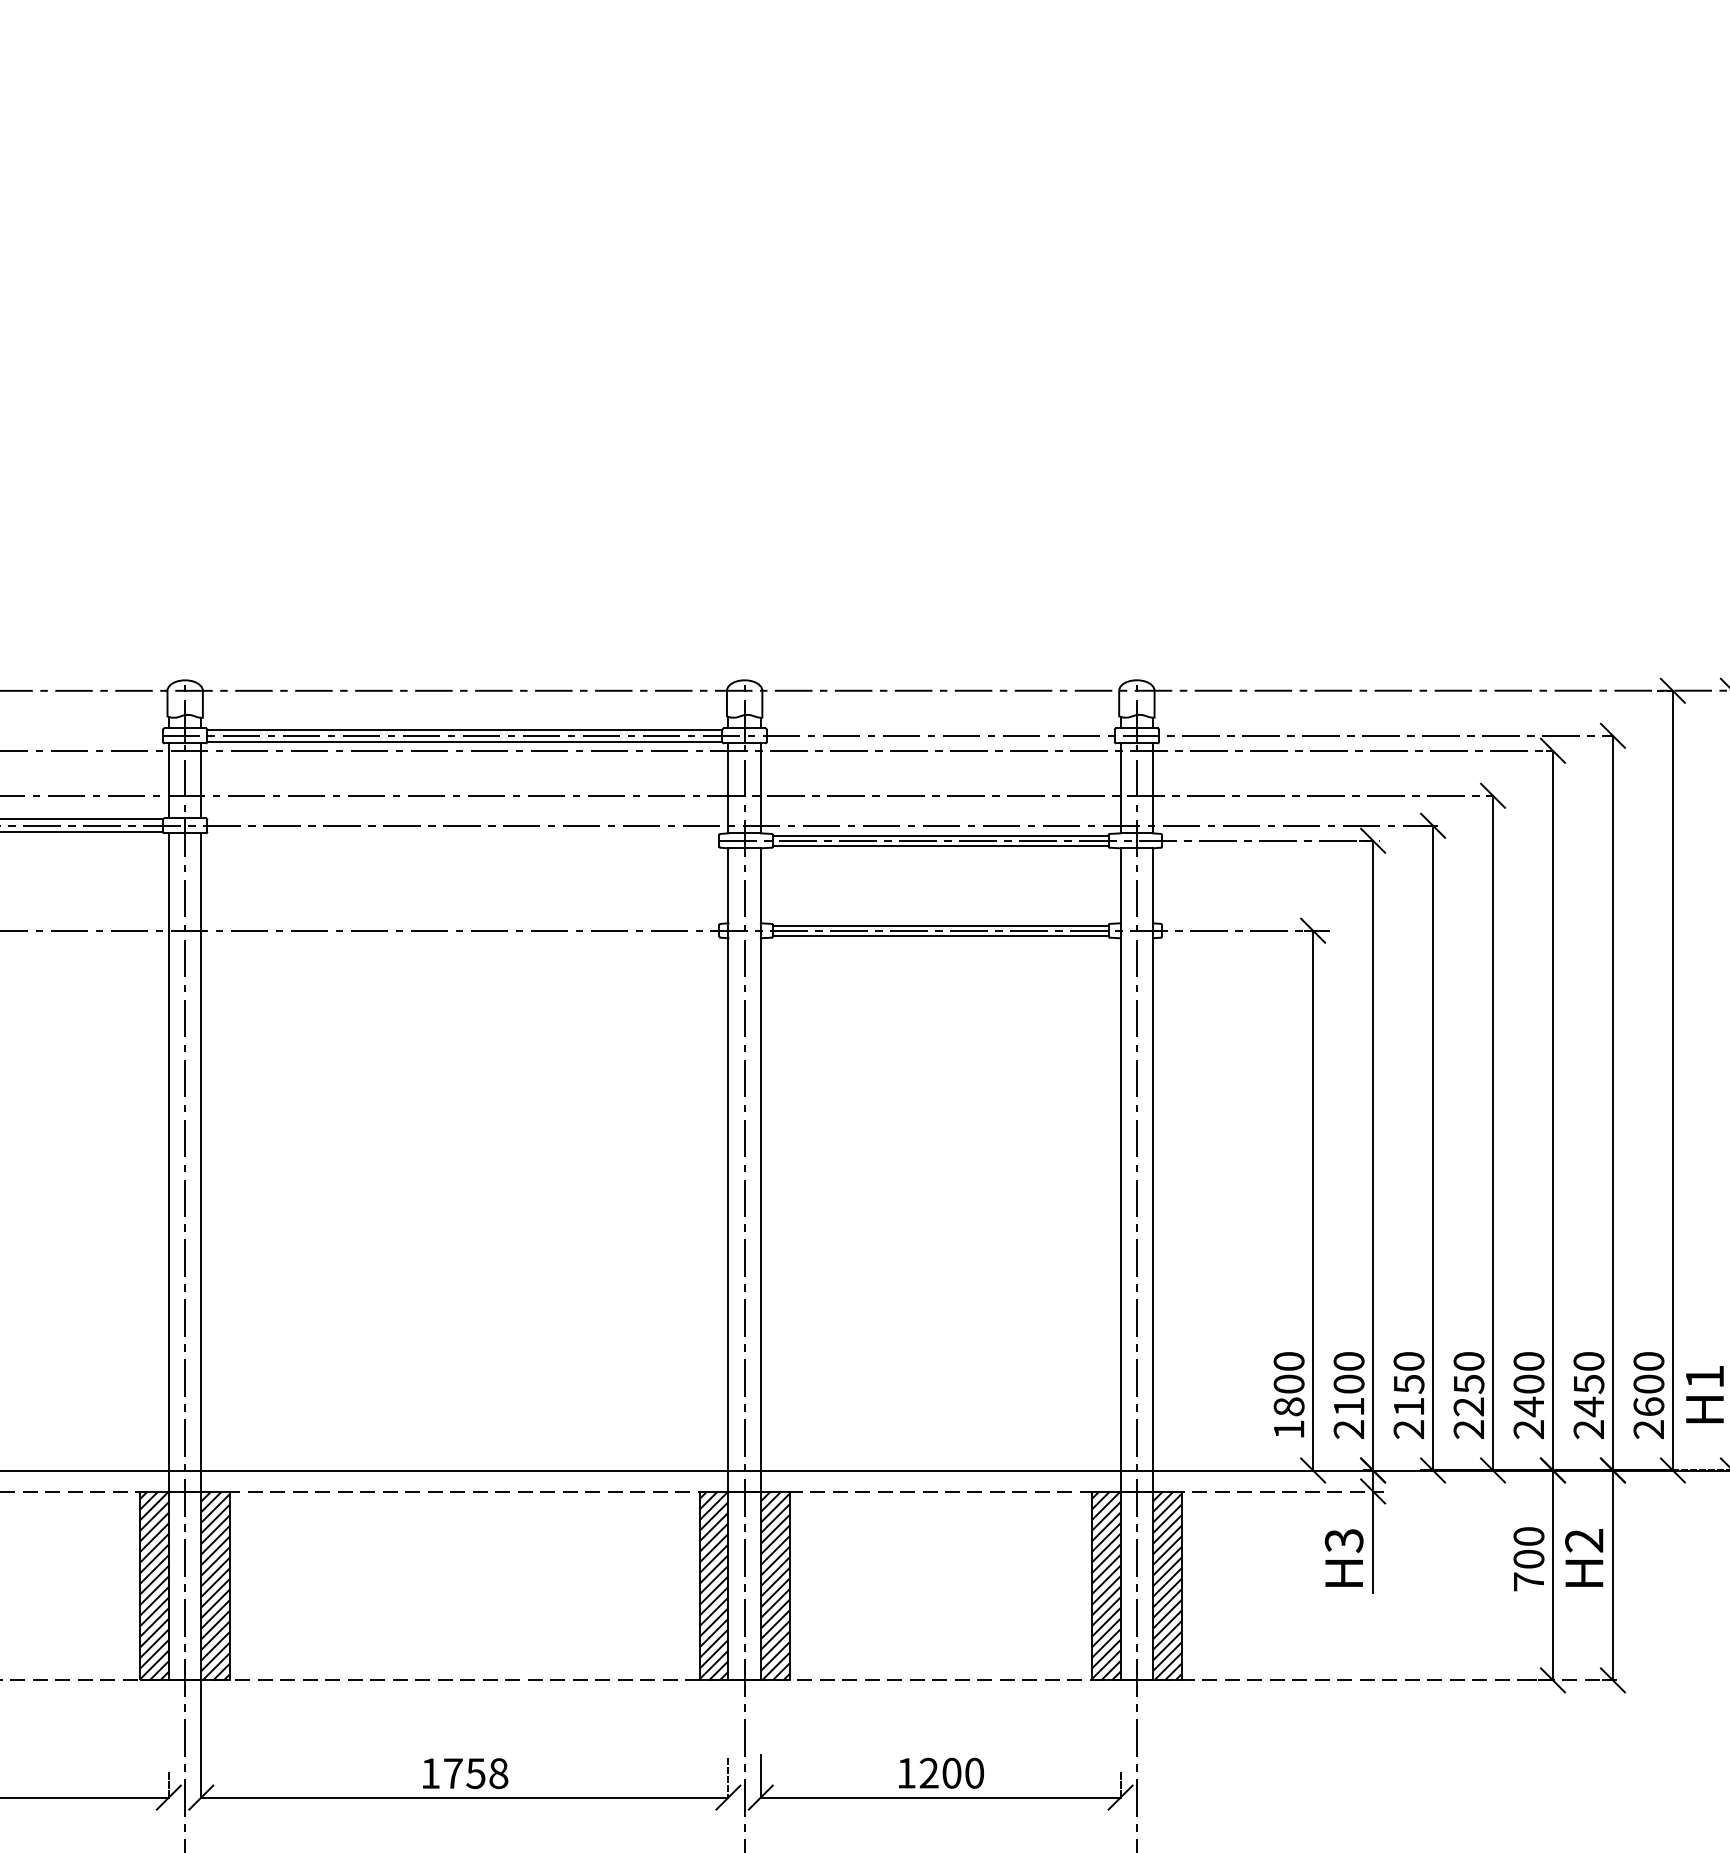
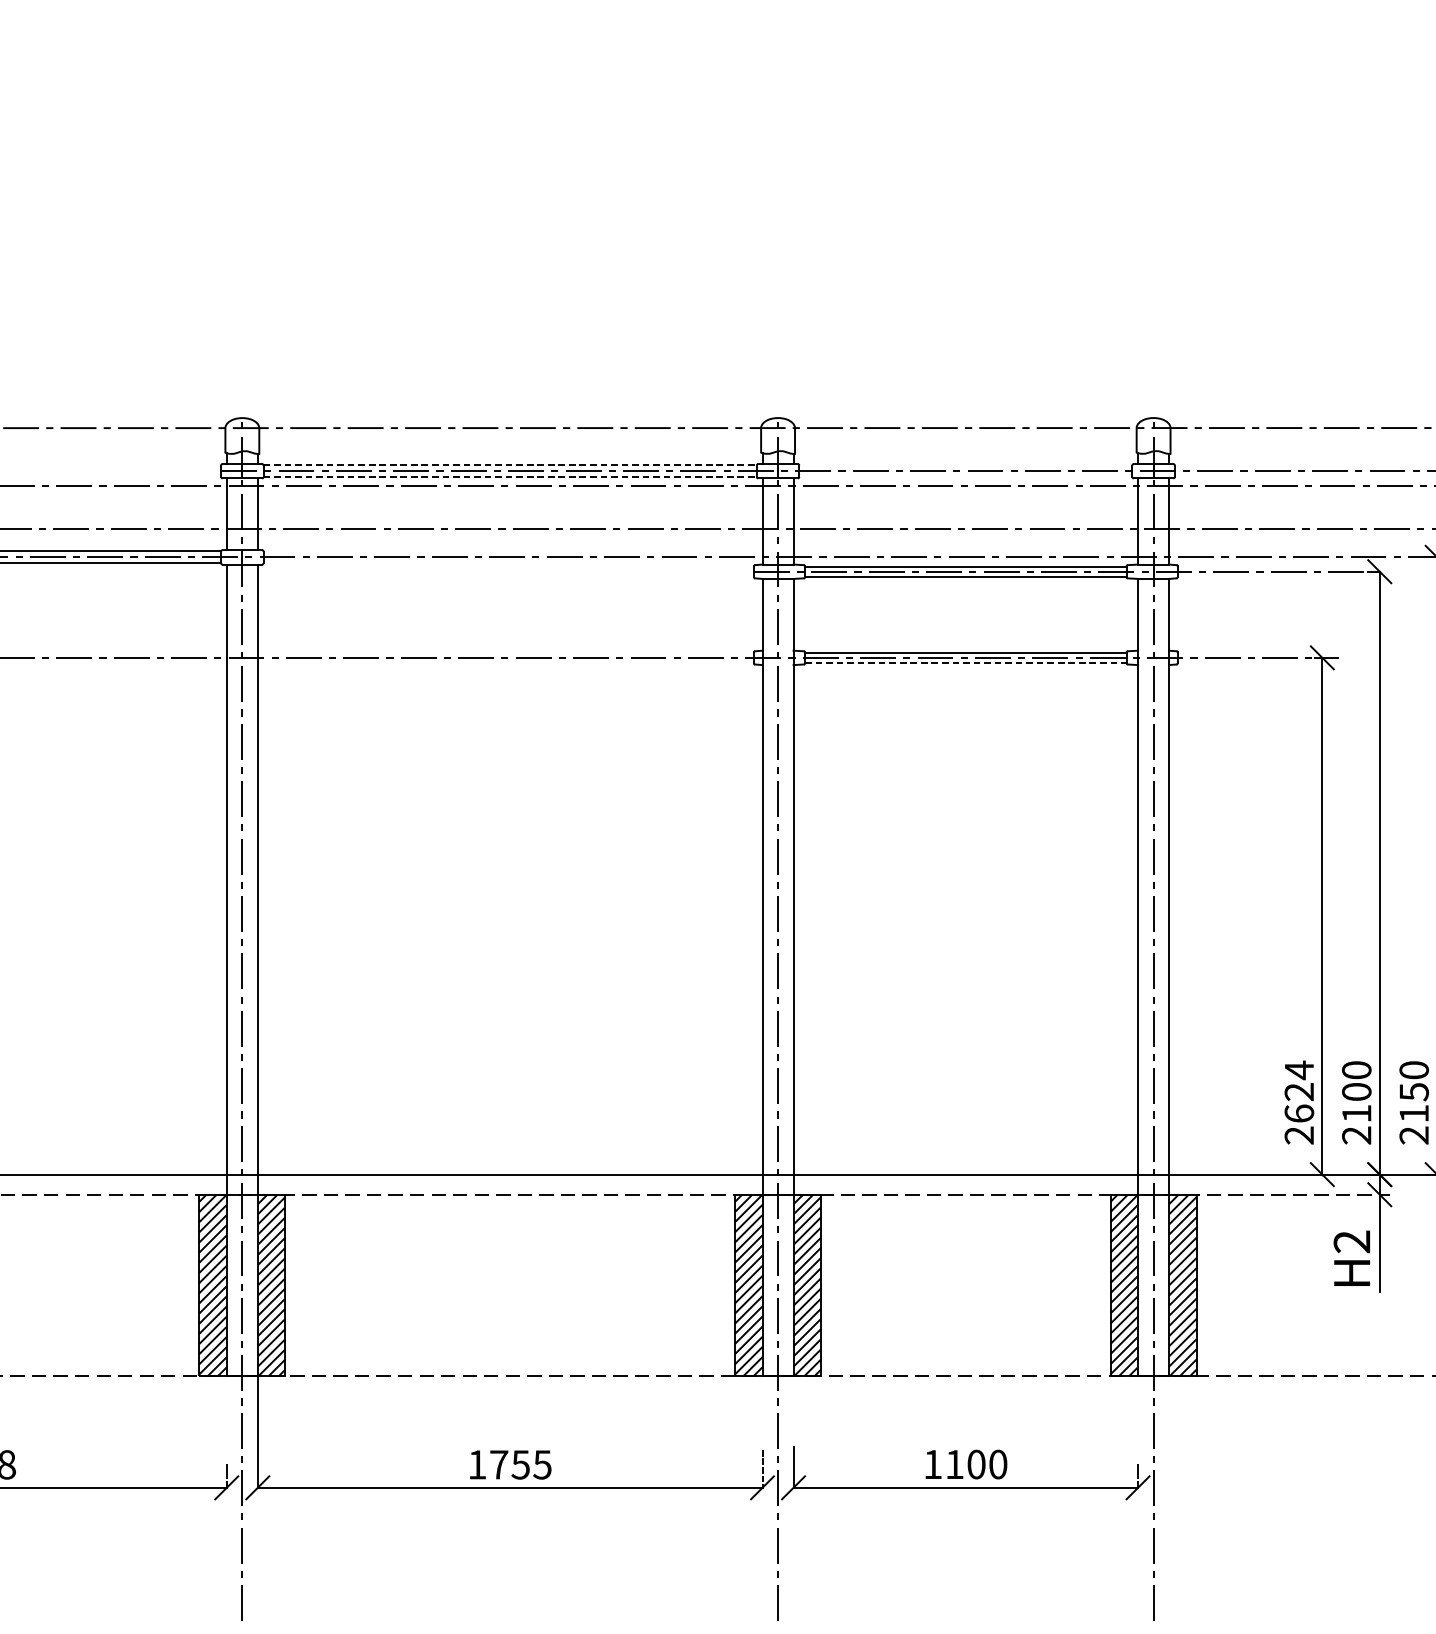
line: (464, 729) -> (509, 465), solid -> dashed
line: (464, 742) -> (509, 477), solid -> dashed
line: (940, 935) -> (965, 662), solid -> dashed
text: (1288, 1395) -> (1298, 1102), 1800 -> 2624
text: (1344, 1541) -> (1352, 1242), H3 -> H2
text: (928, 1772) -> (954, 1463), 1200 -> 1100
text: (498, 1773) -> (542, 1464), 1758 -> 1755

